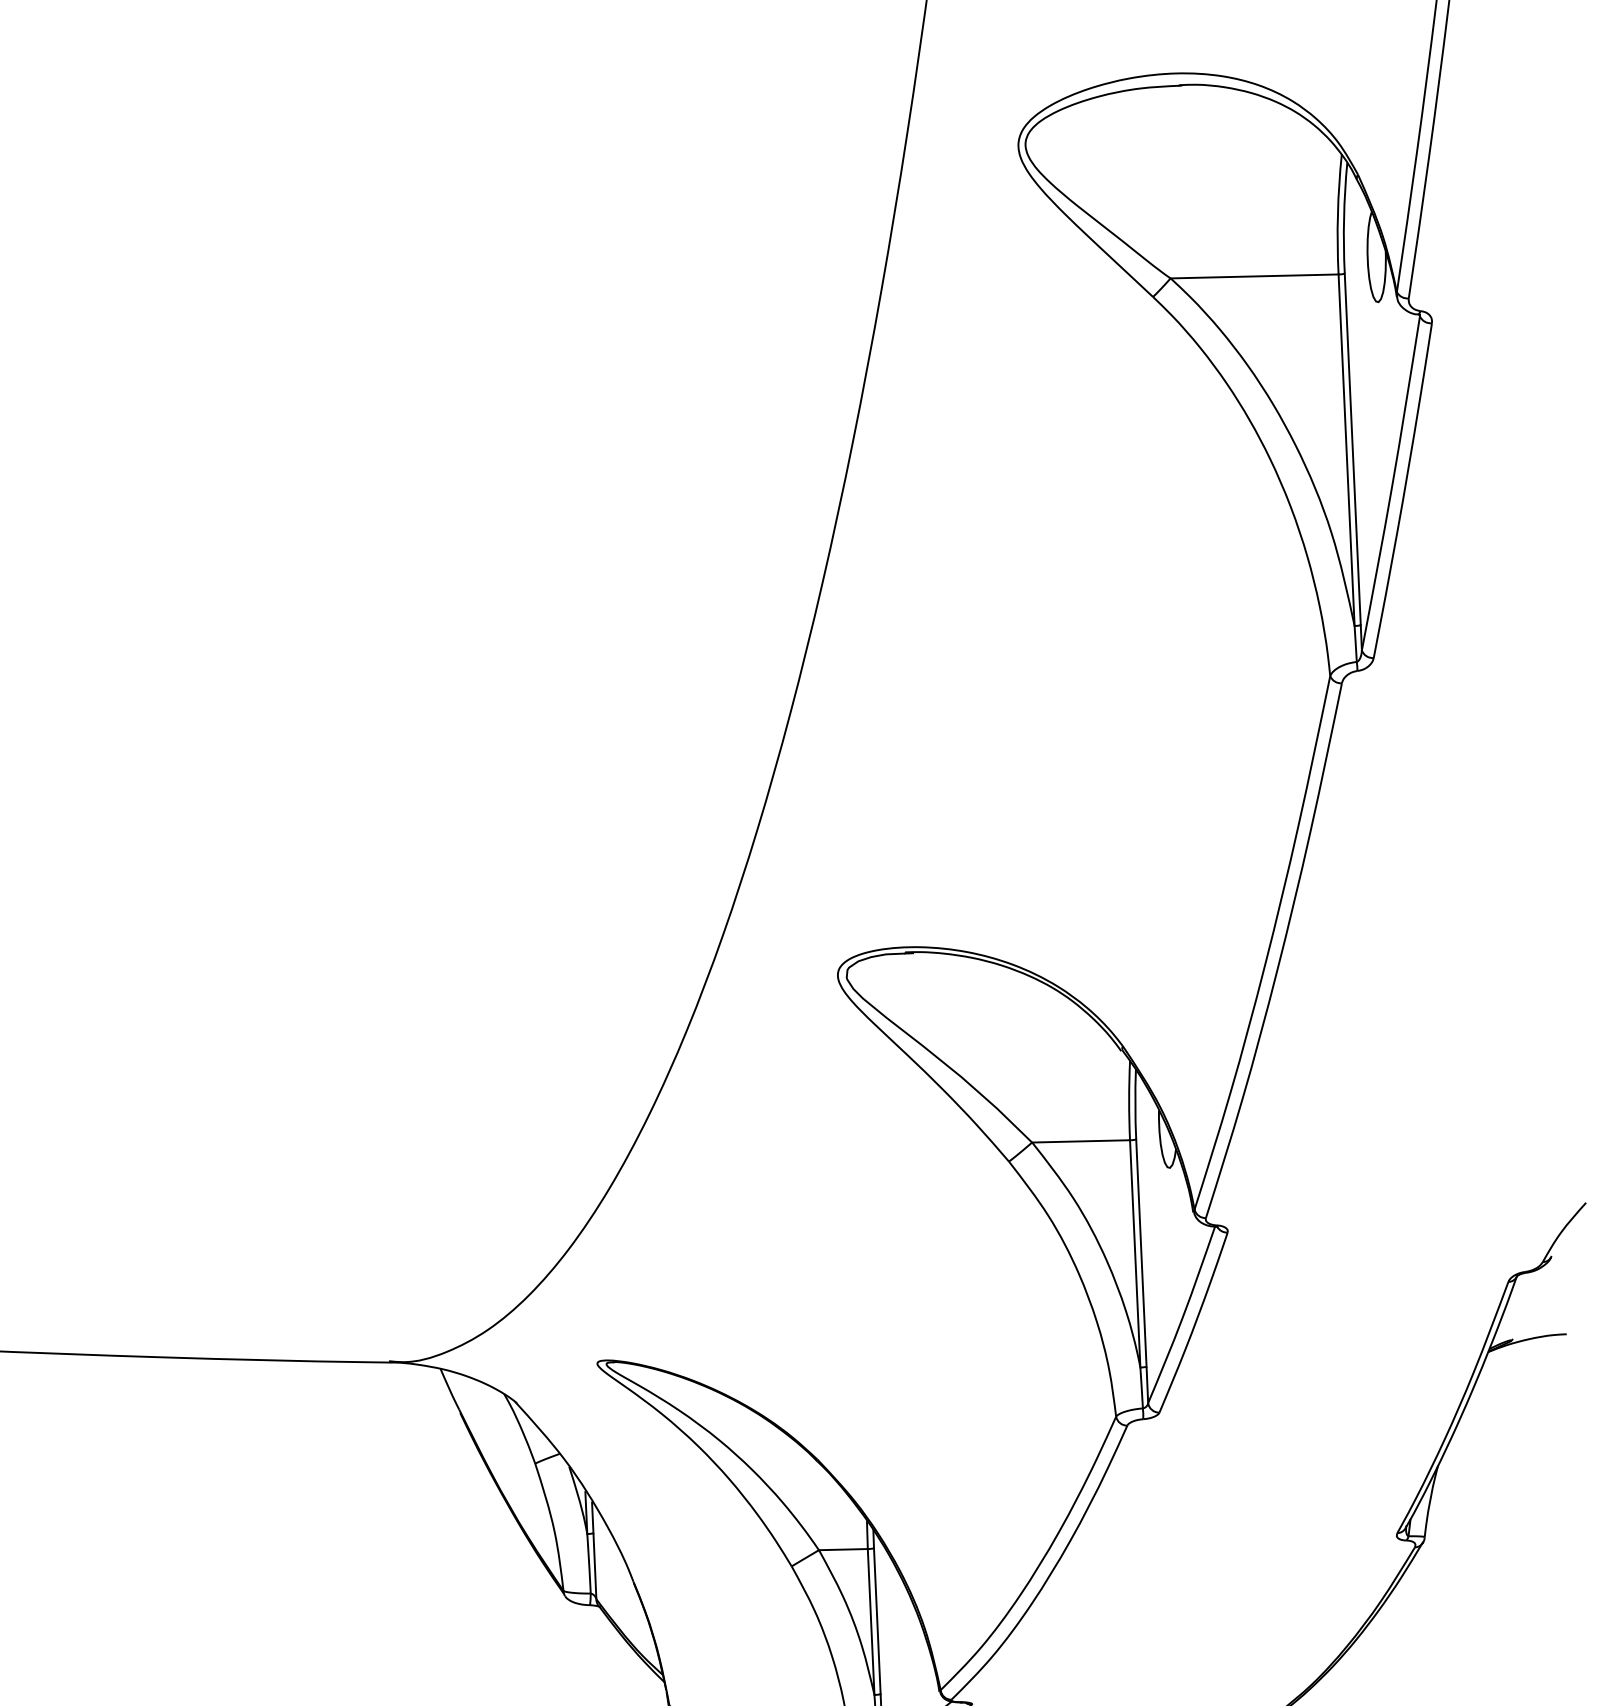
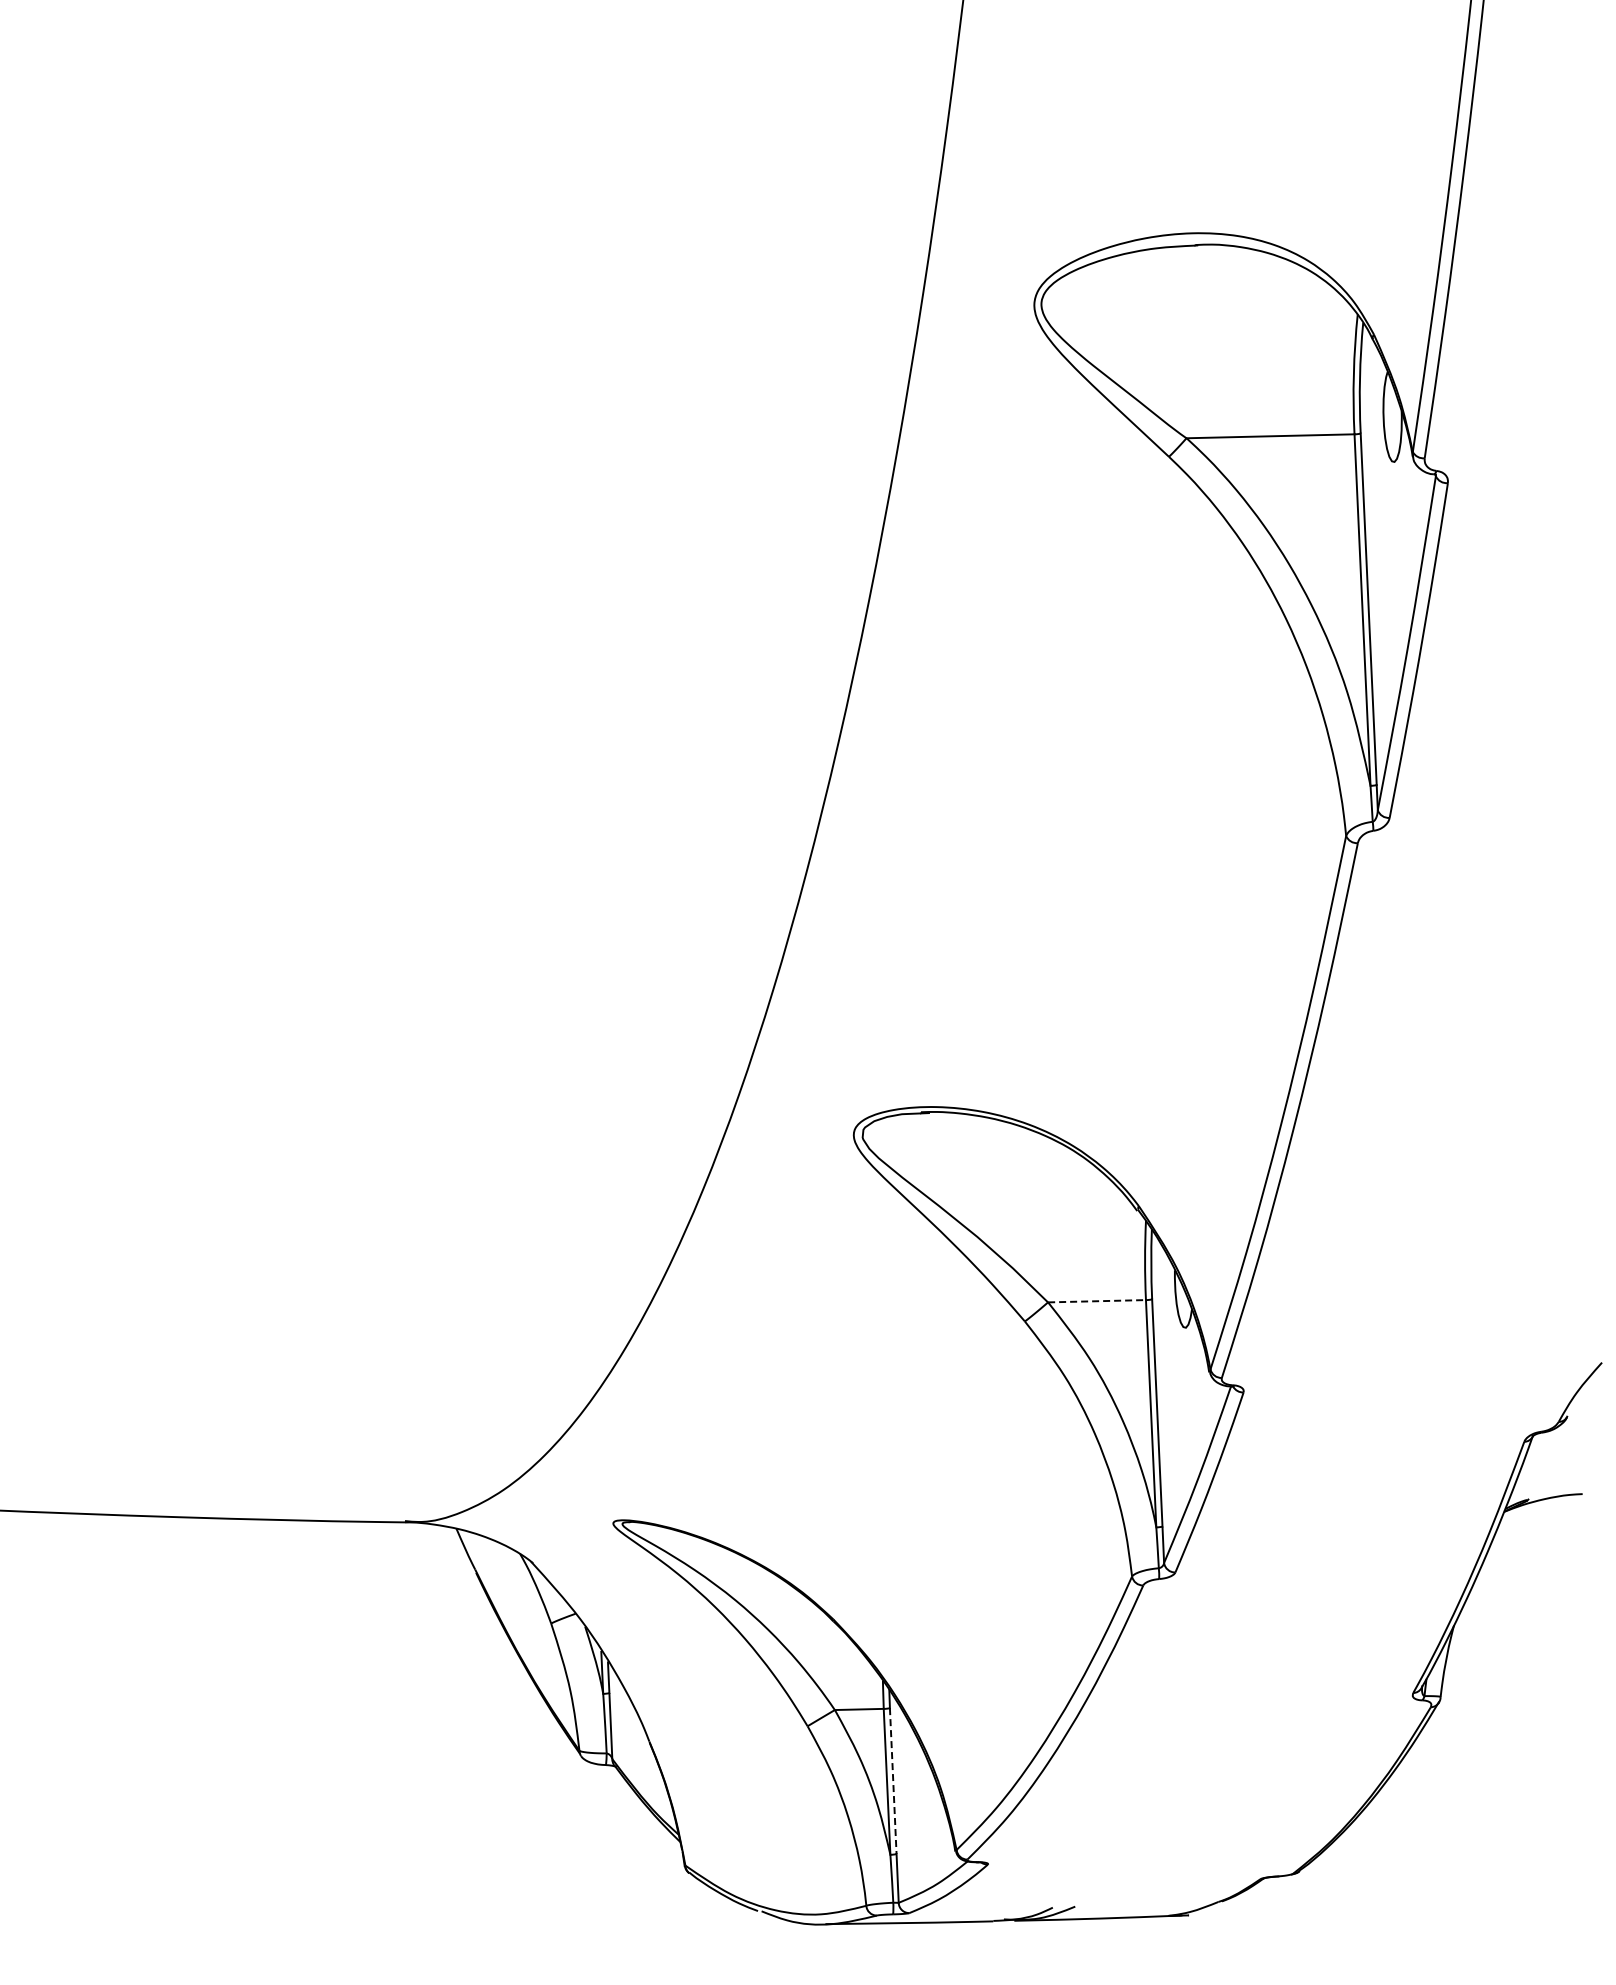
line: (1081, 1141) -> (1097, 1301), solid -> dashed
line: (877, 1621) -> (893, 1781), solid -> dashed

